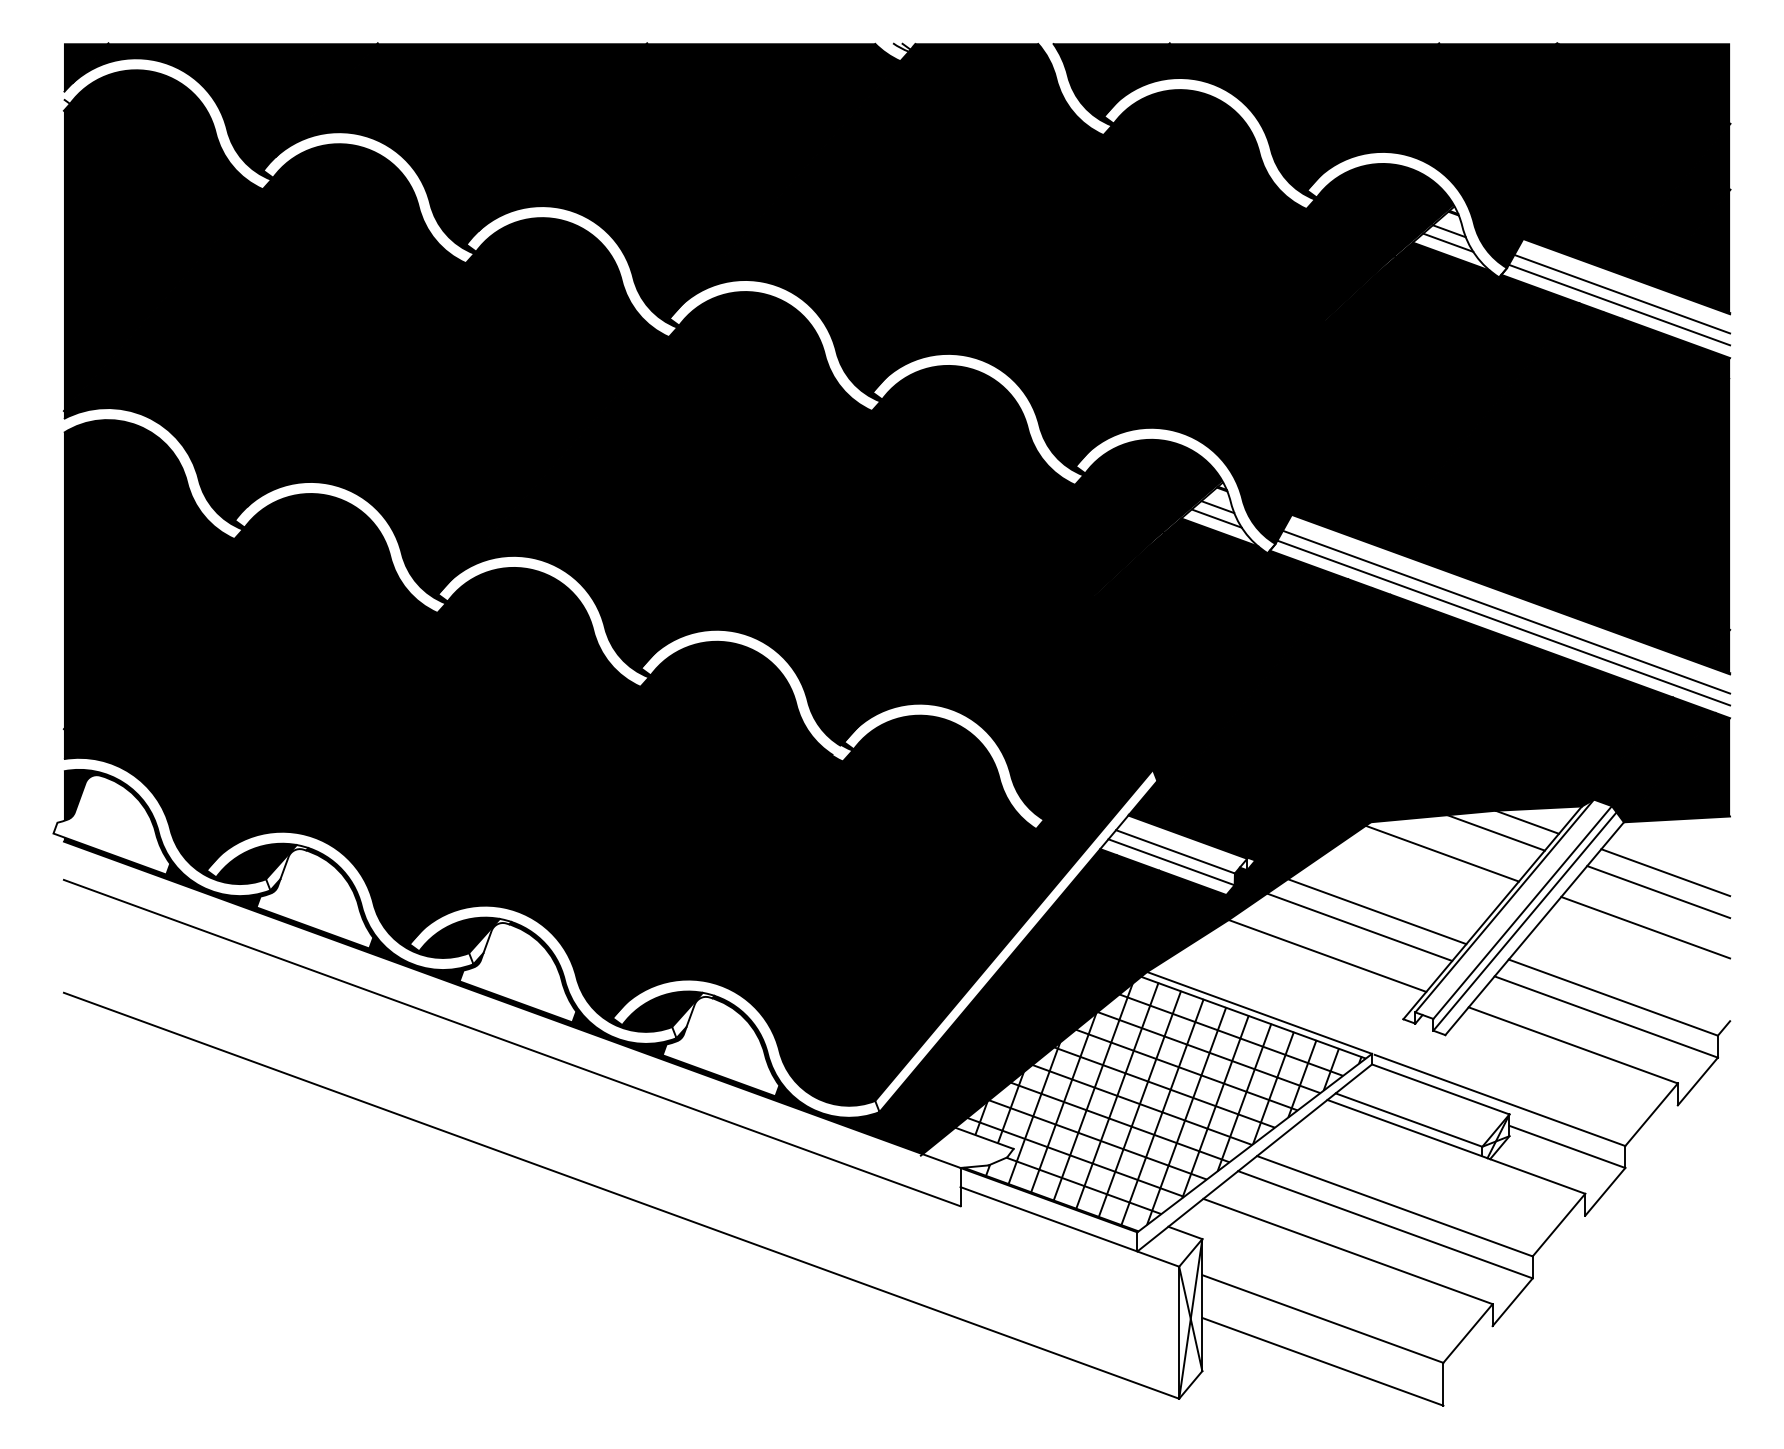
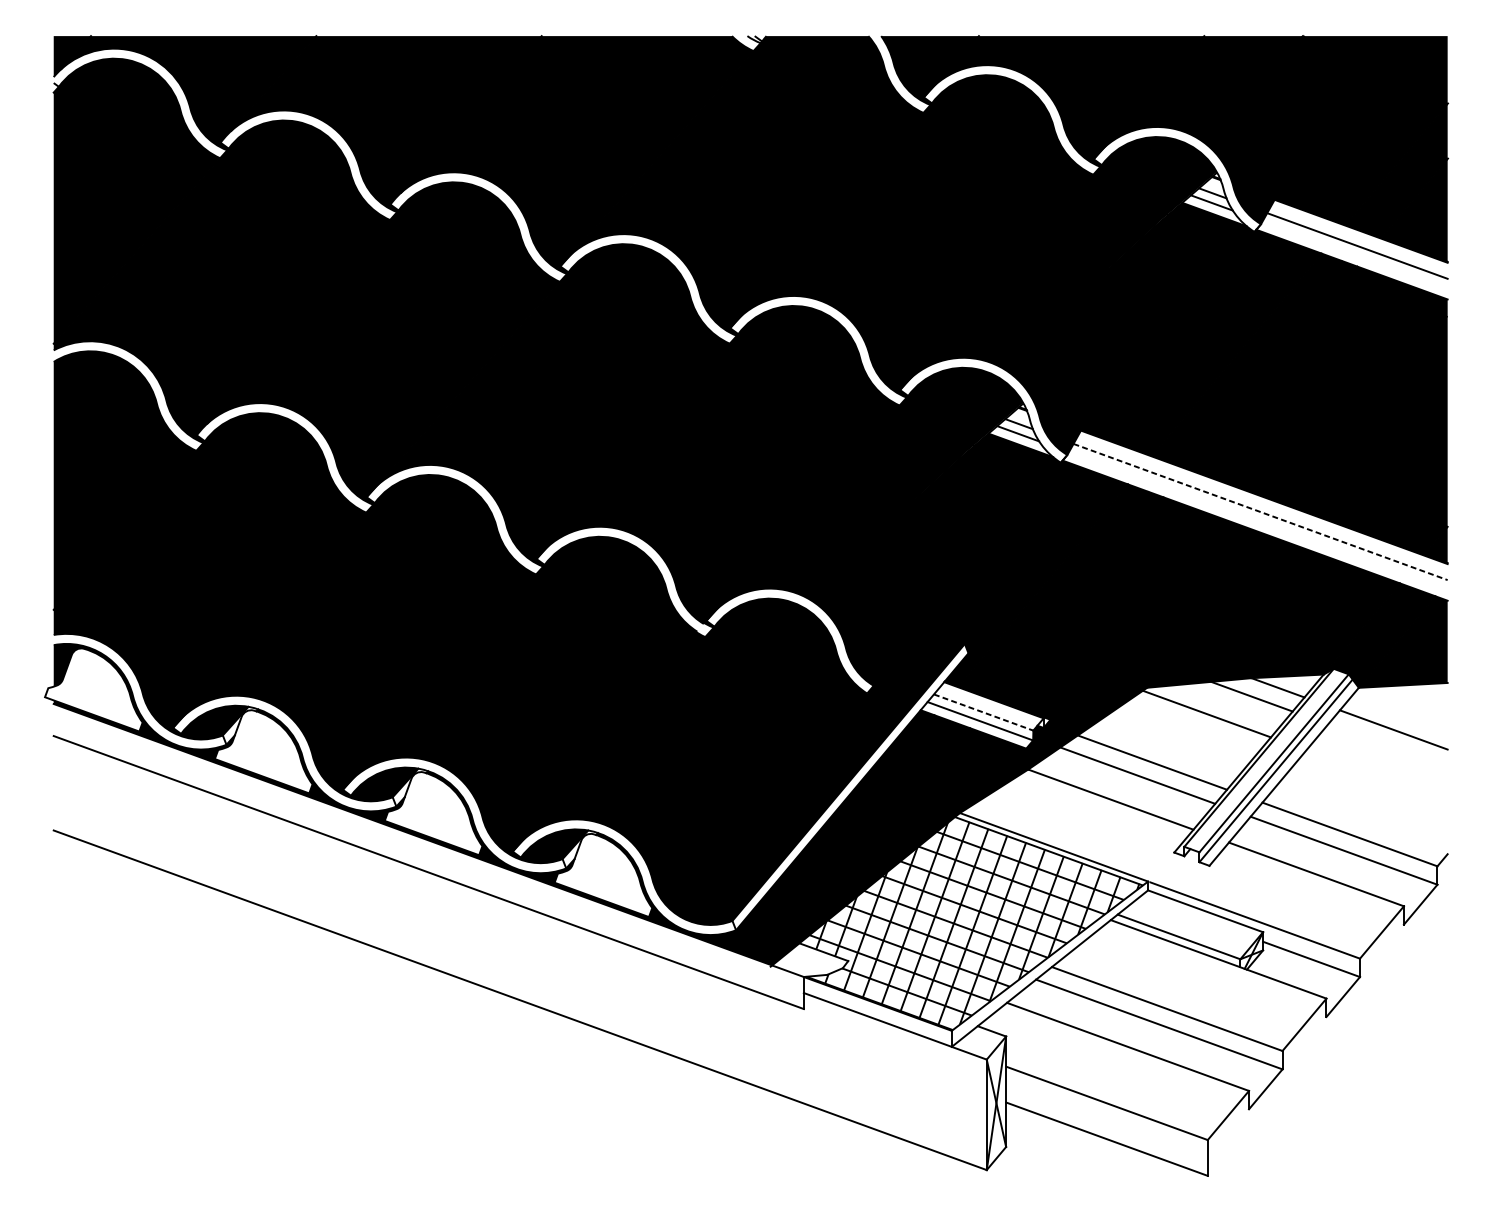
line: (1619, 304) -> (1355, 254), removed
line: (1506, 612) -> (1260, 512), solid -> dashed
line: (1503, 622) -> (1258, 520), removed
line: (1175, 852) -> (983, 713), solid -> dashed
line: (1658, 892) -> (1387, 746), removed
line: (1645, 927) -> (1376, 775), removed

